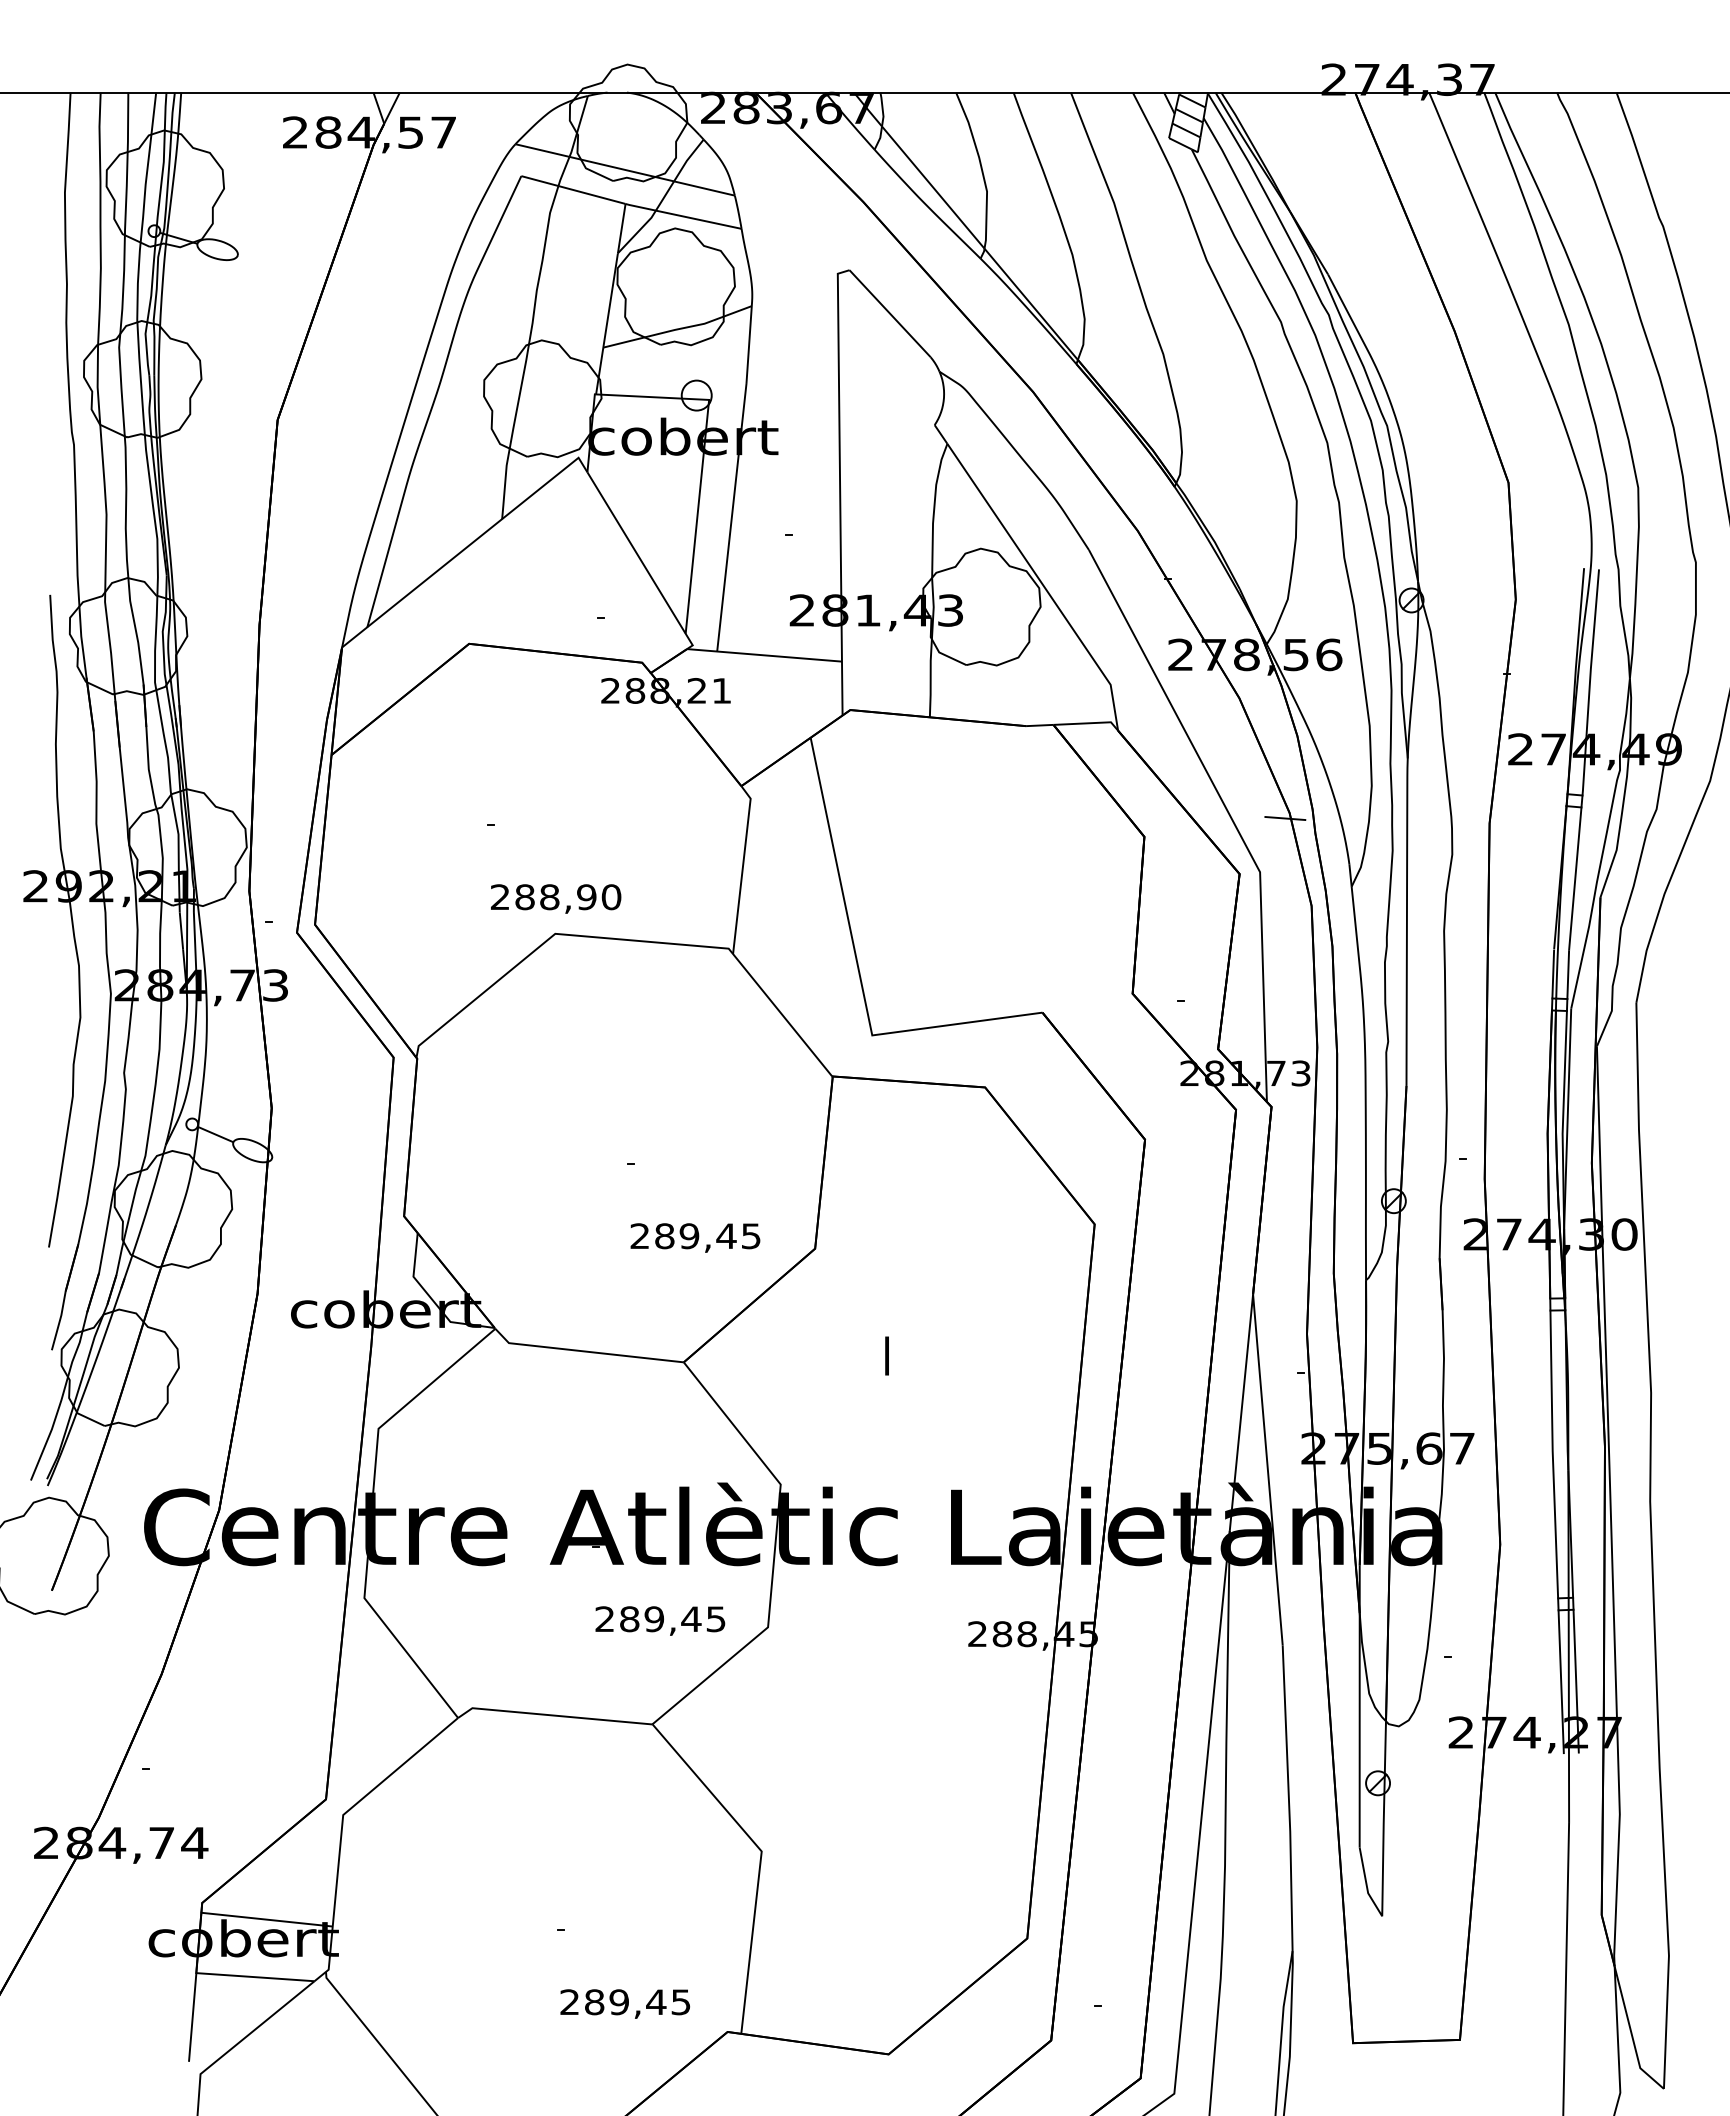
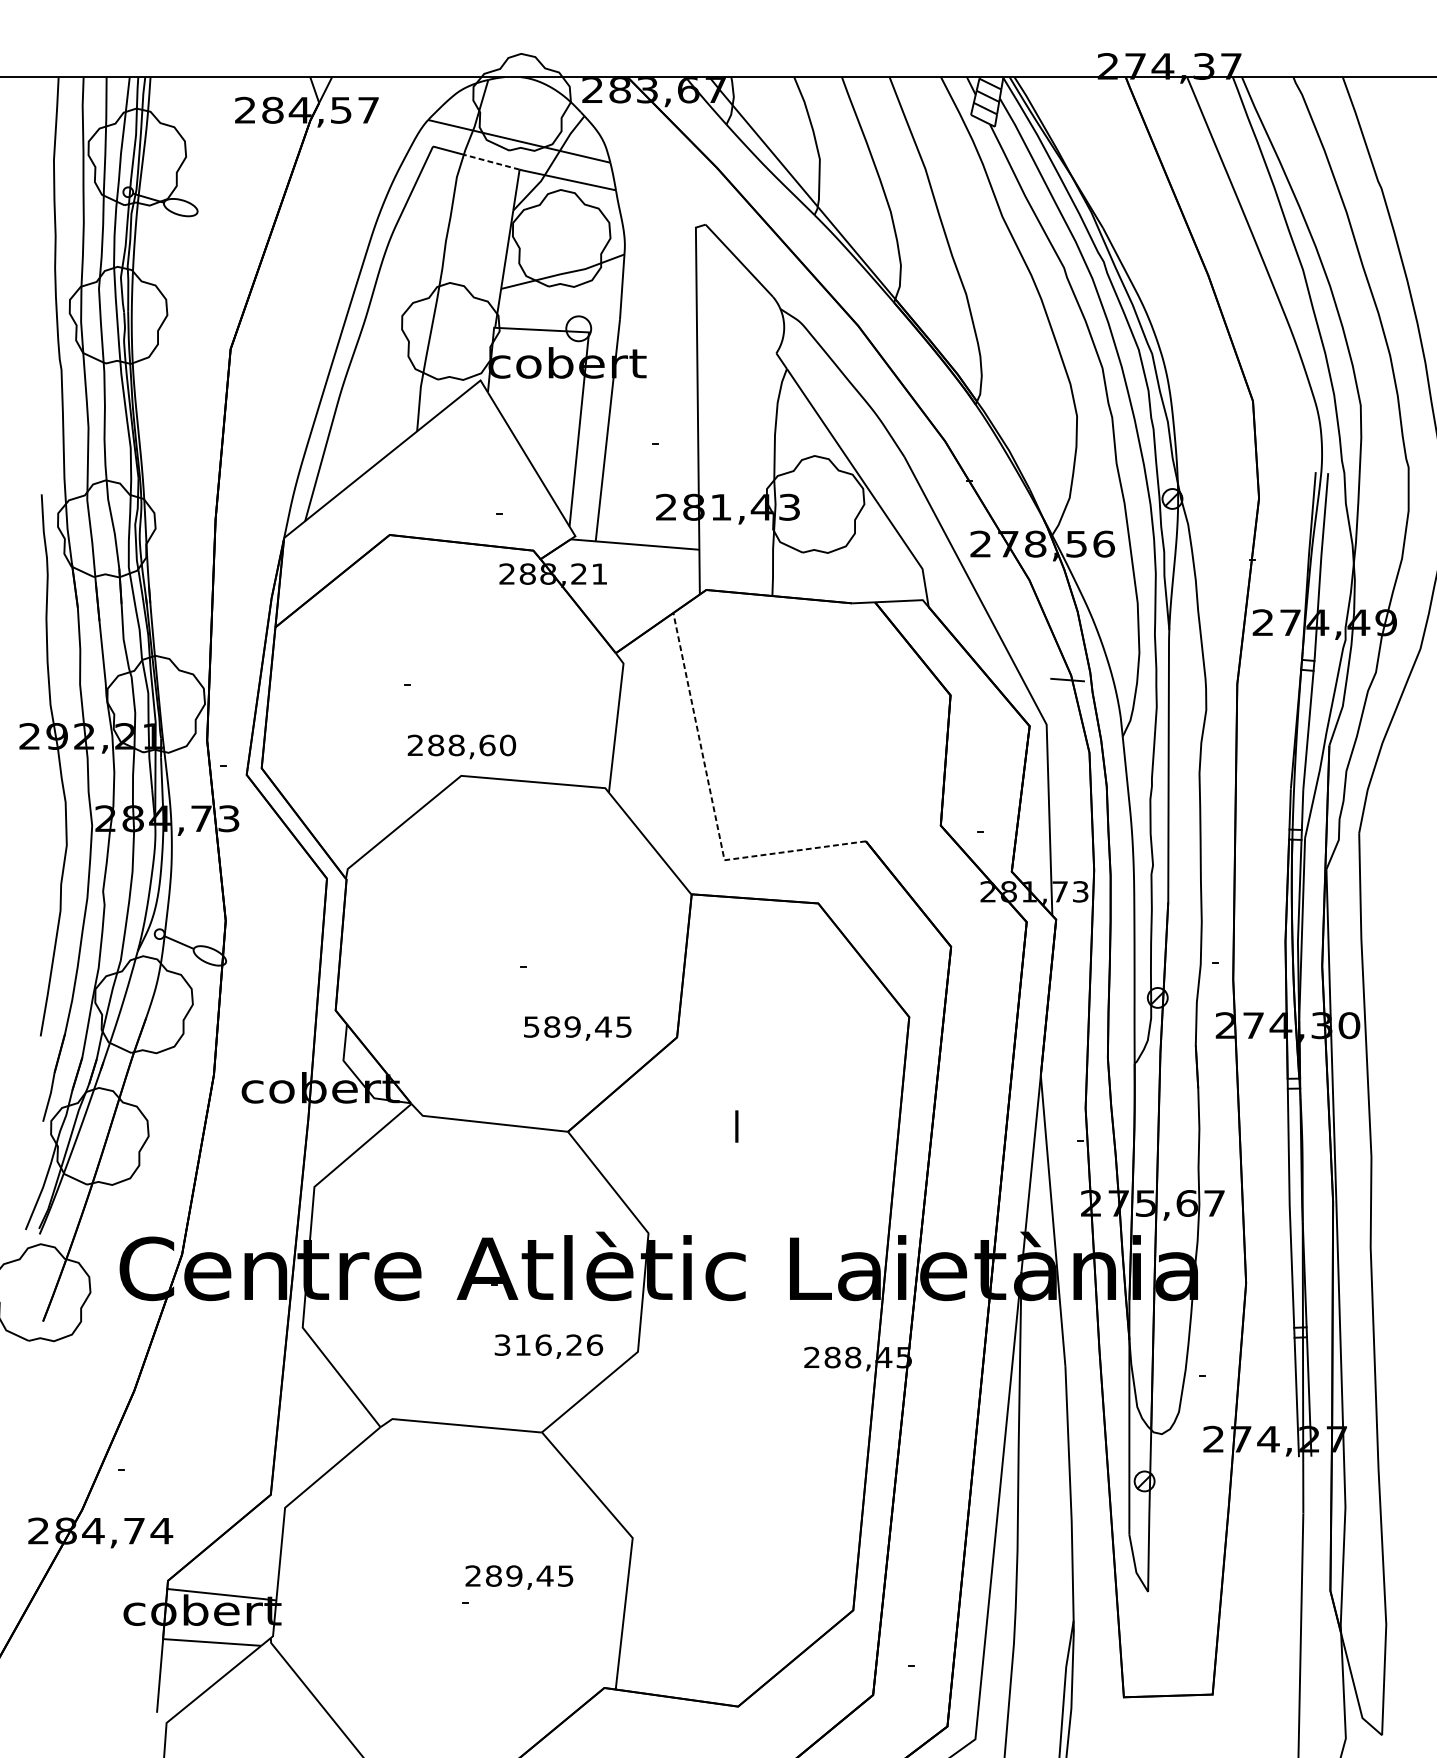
line: (592, 195) -> (492, 162), solid -> dashed
text: (586, 897) -> (487, 745), 288,90 -> 288,60
line: (858, 970) -> (713, 806), solid -> dashed
text: (639, 1236) -> (531, 1027), 289,45 -> 589,45
text: (660, 1619) -> (548, 1345), 289,45 -> 316,26
text: (624, 2003) -> (518, 1577), moved

